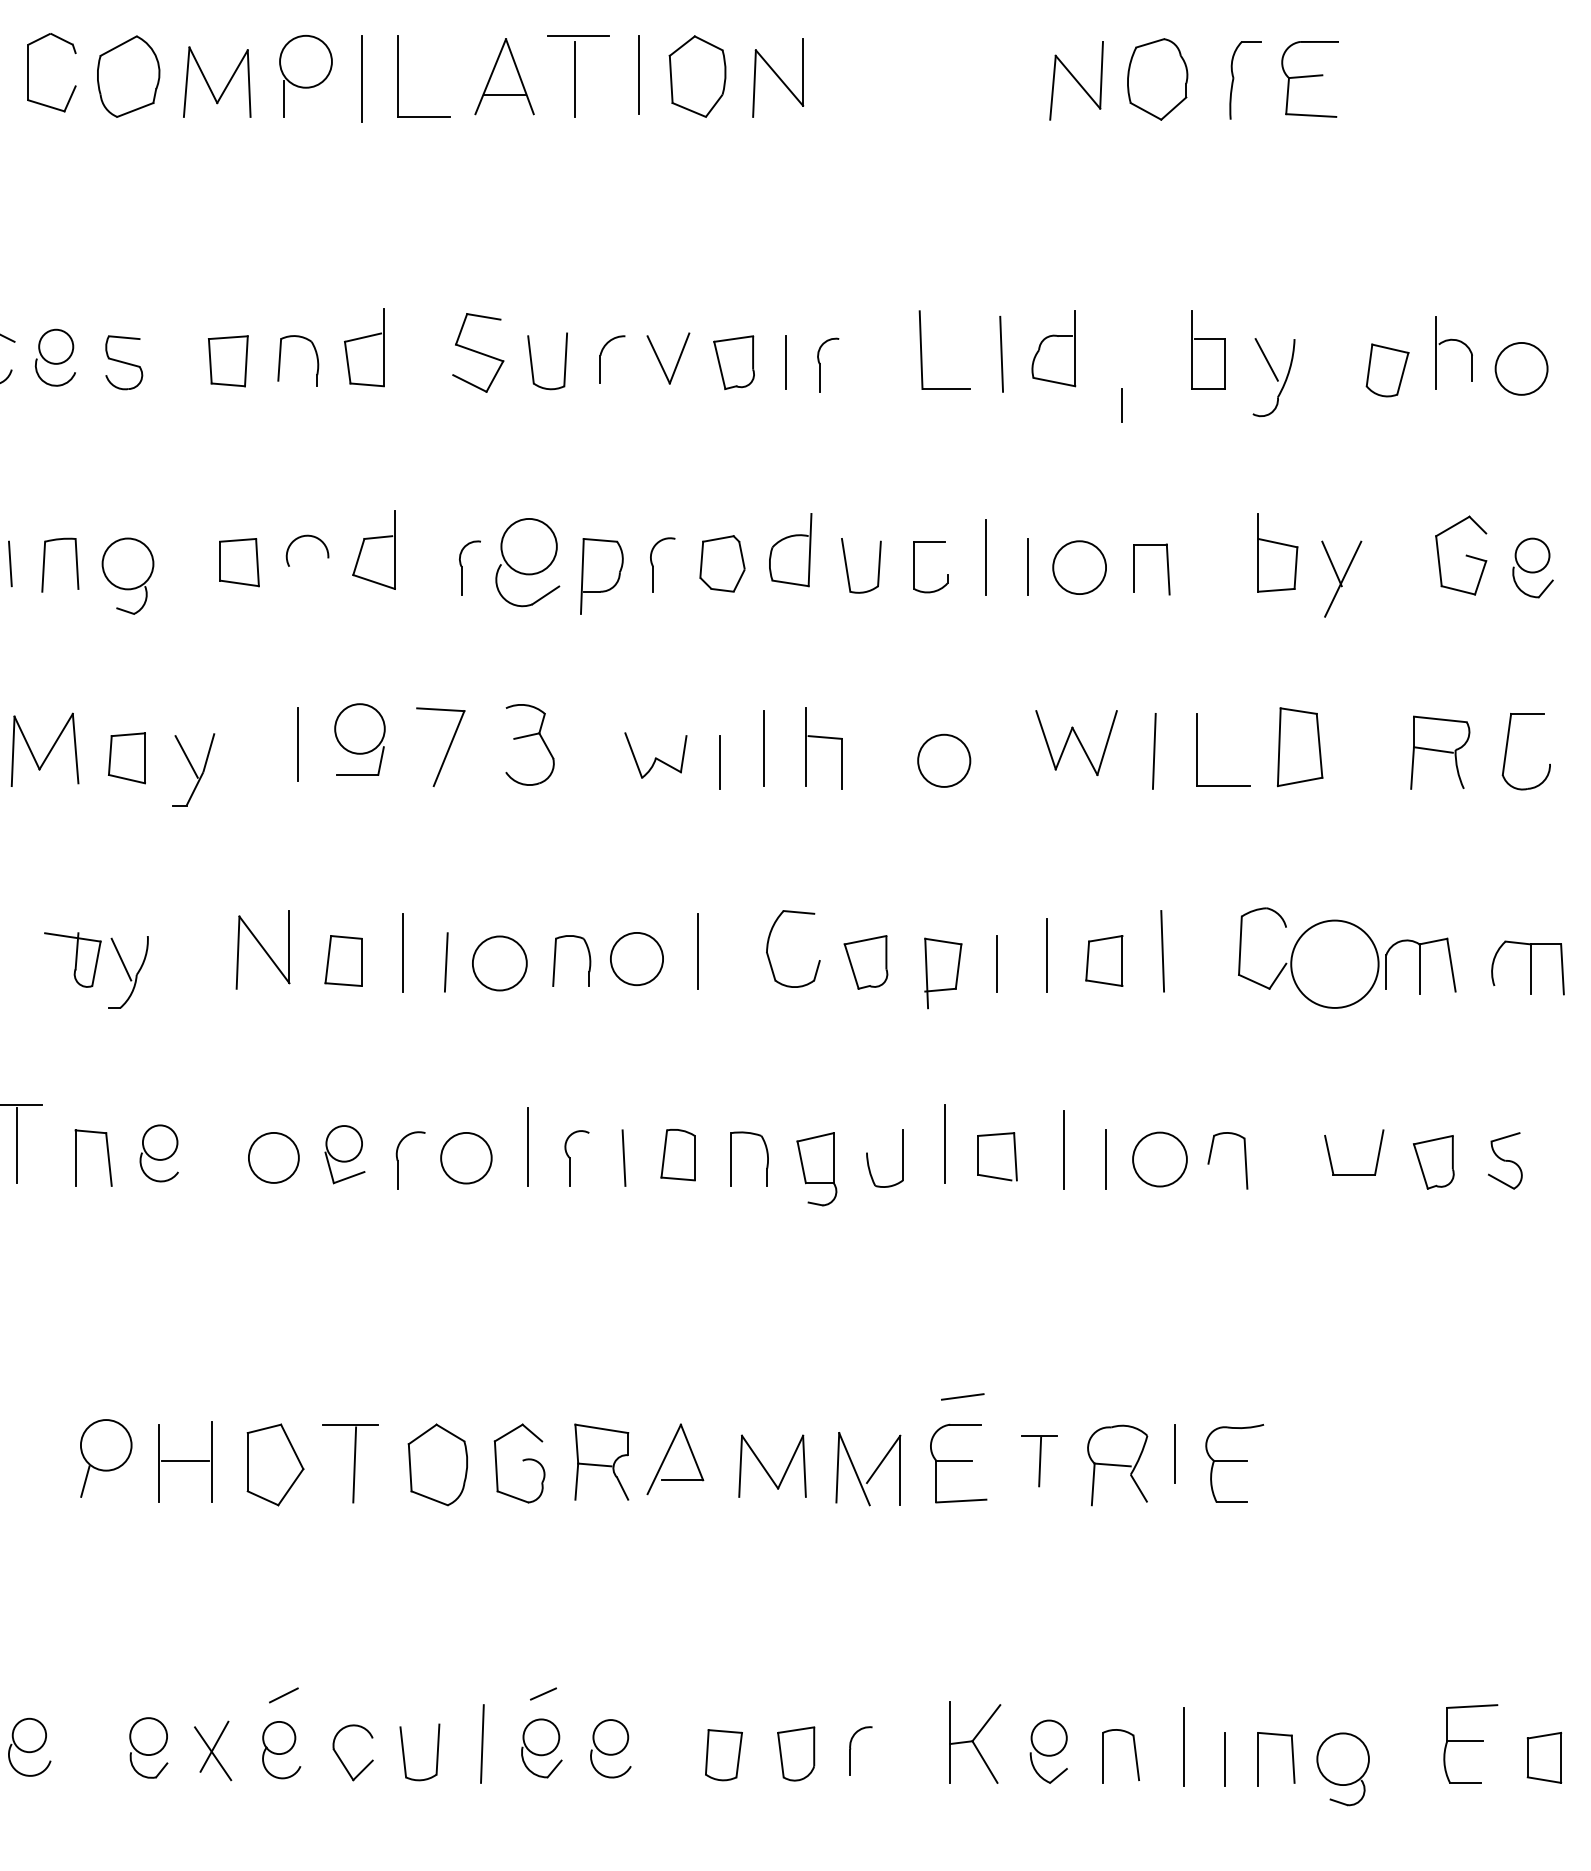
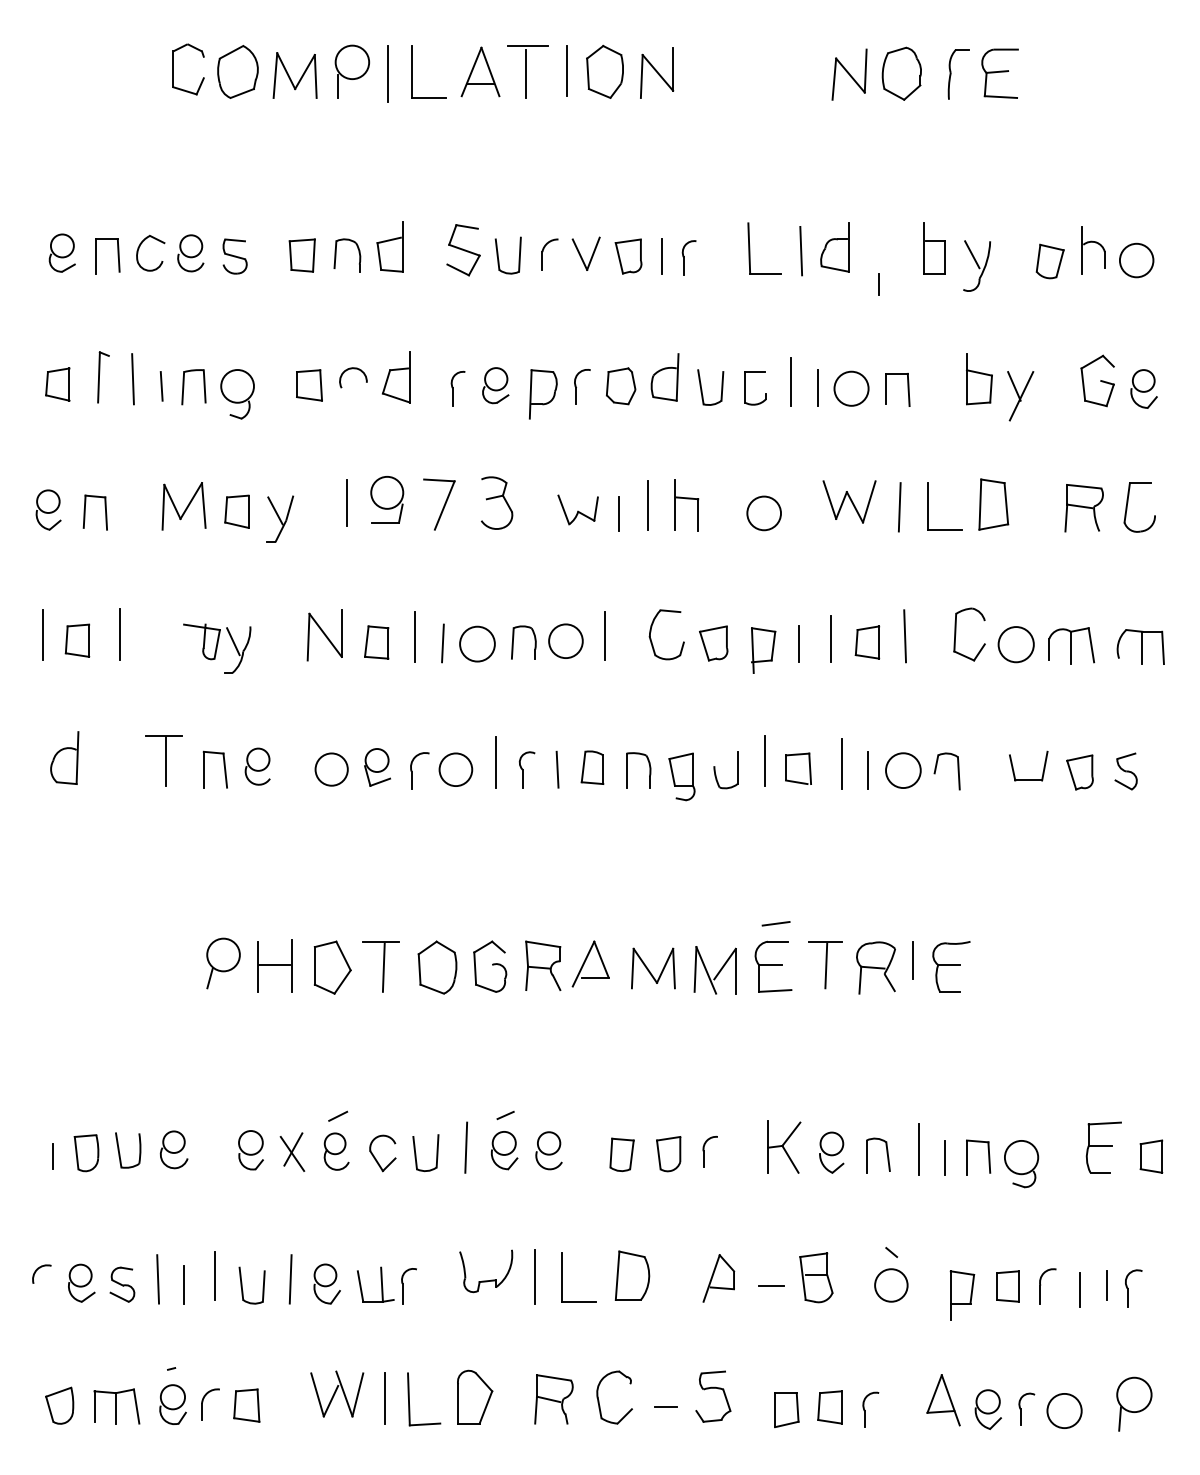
part: (527, 562) -> (495, 385), size x0.62
circle: (1333, 964) -> (1015, 644), size x0.62
part: (1039, 1461) -> (825, 965), size x1.43

